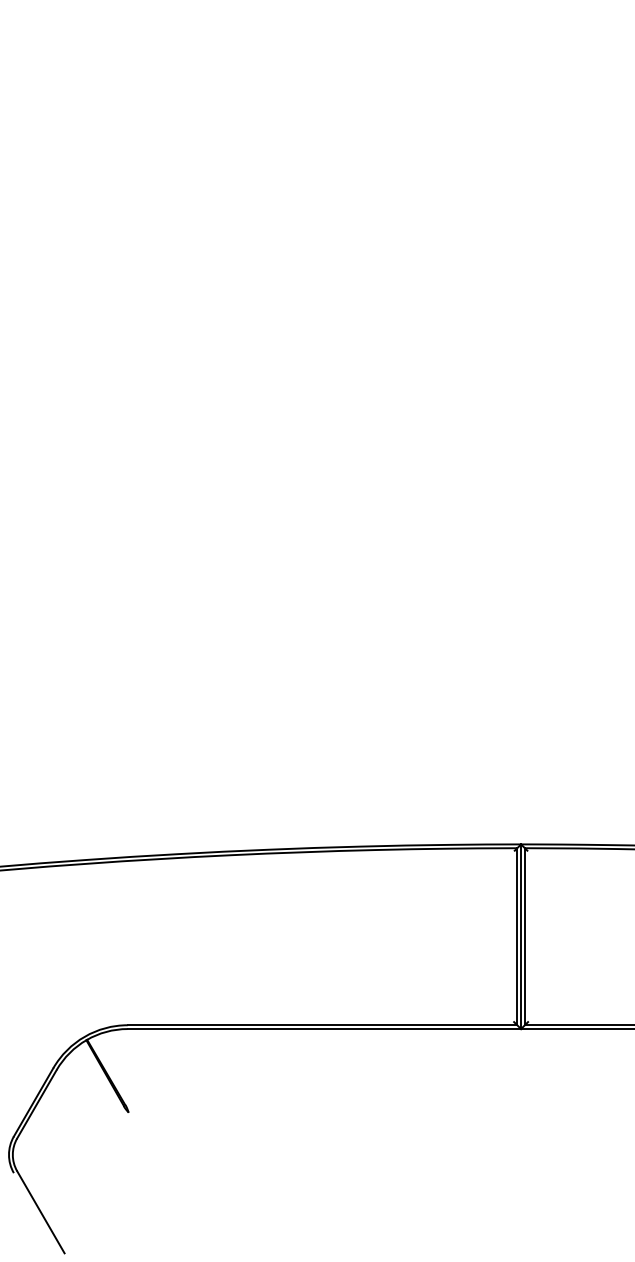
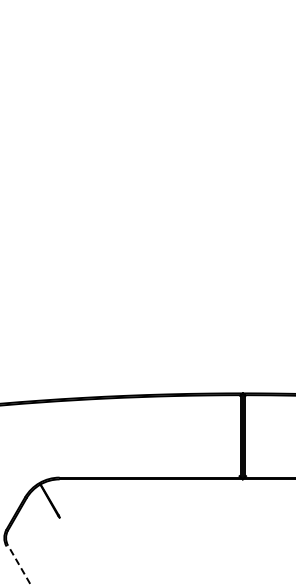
line: (39, 1211) -> (18, 564), solid -> dashed

